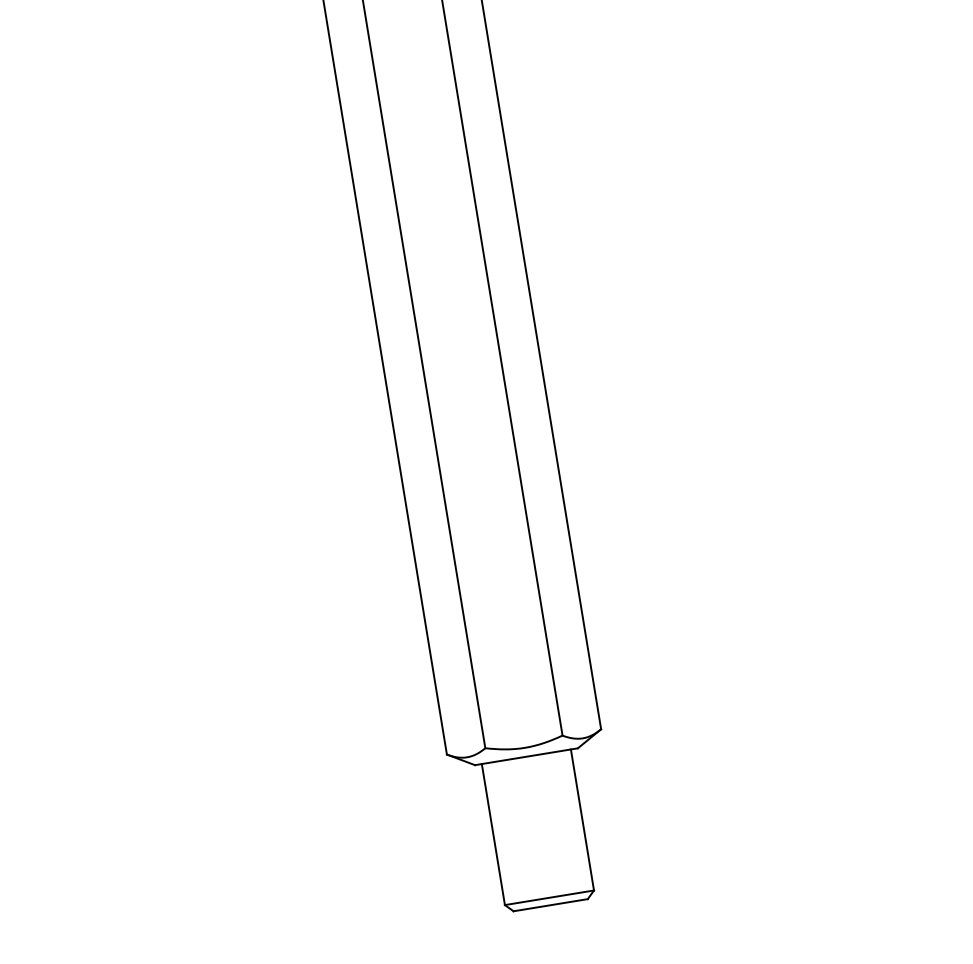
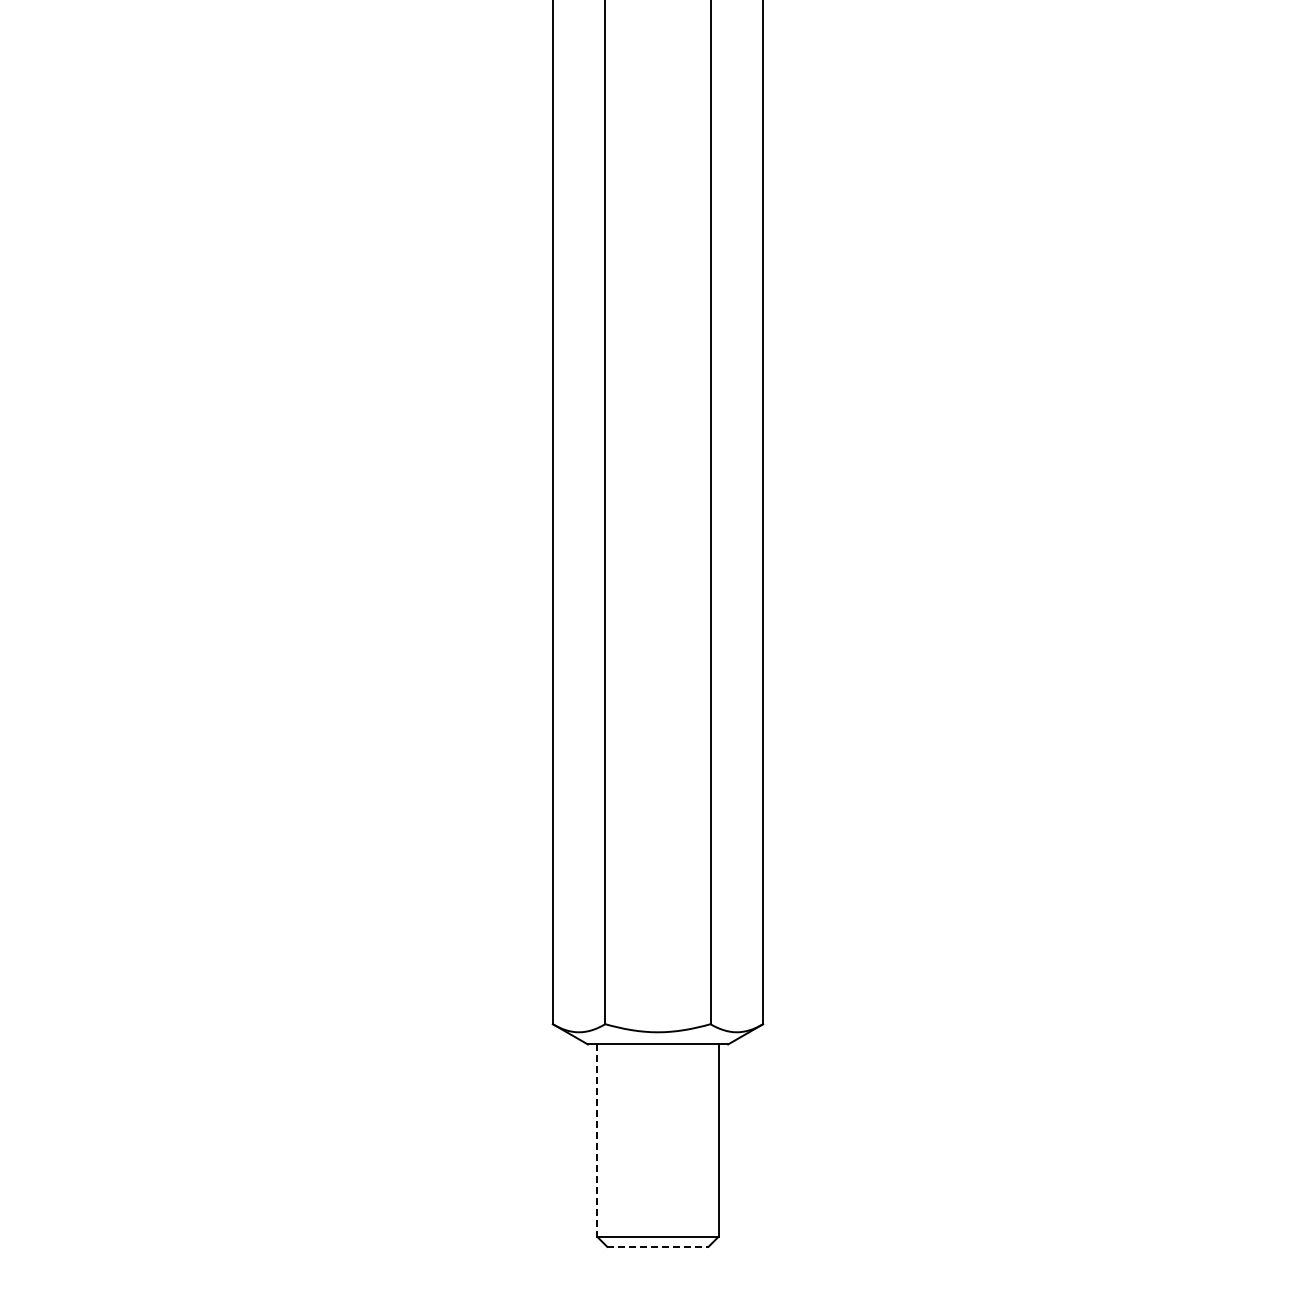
line: (493, 835) -> (597, 1141), solid -> dashed
line: (550, 904) -> (657, 1246), solid -> dashed

